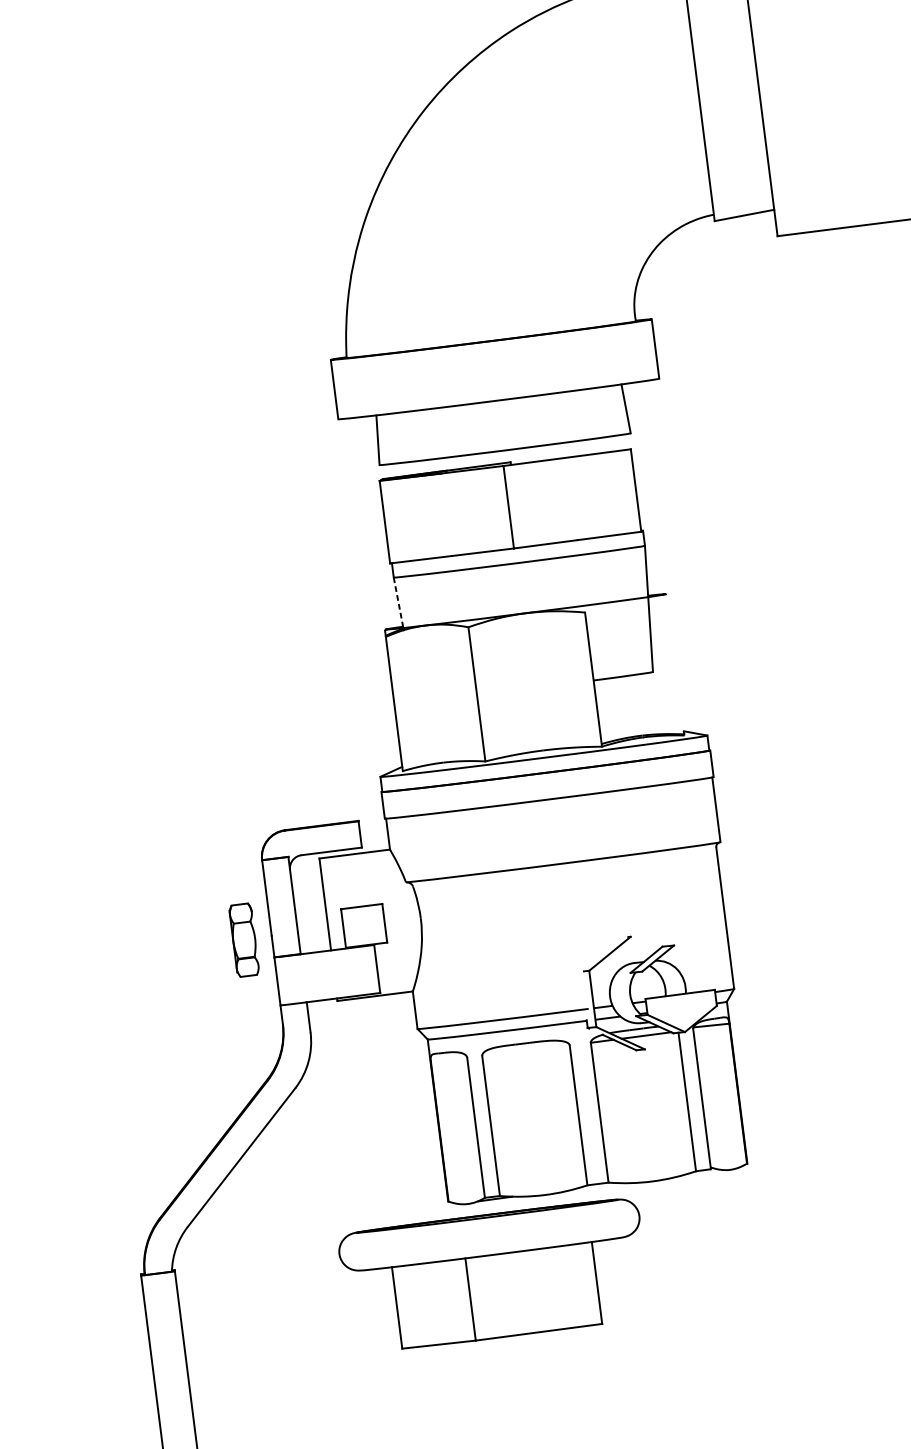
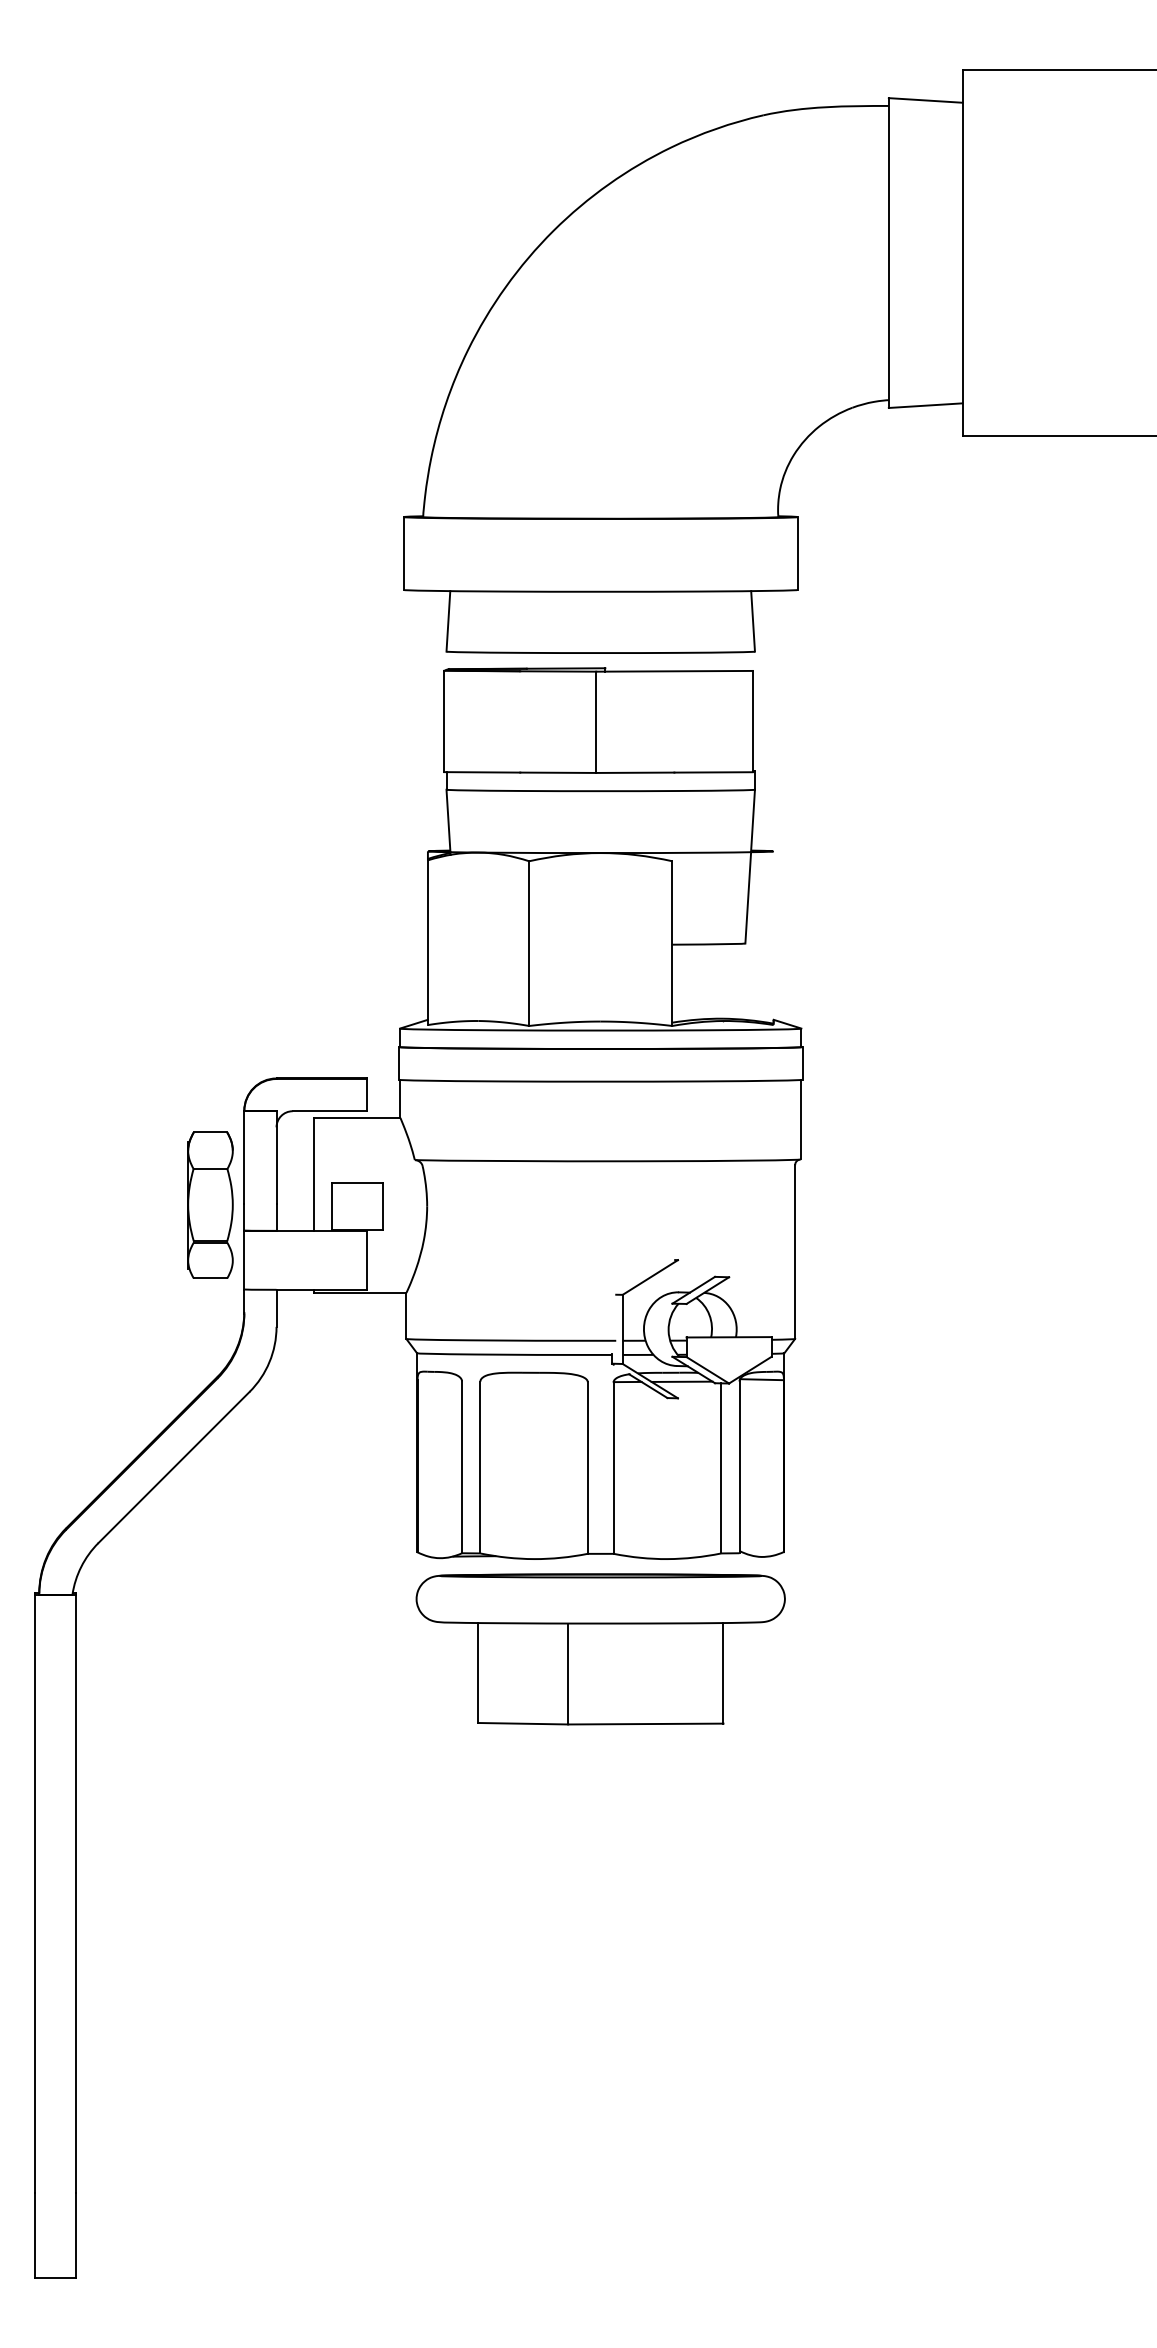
line: (398, 602) -> (448, 820), dashed -> solid
part: (244, 939) -> (210, 1204), size x1.67
part: (494, 1276) -> (600, 1649), moved

